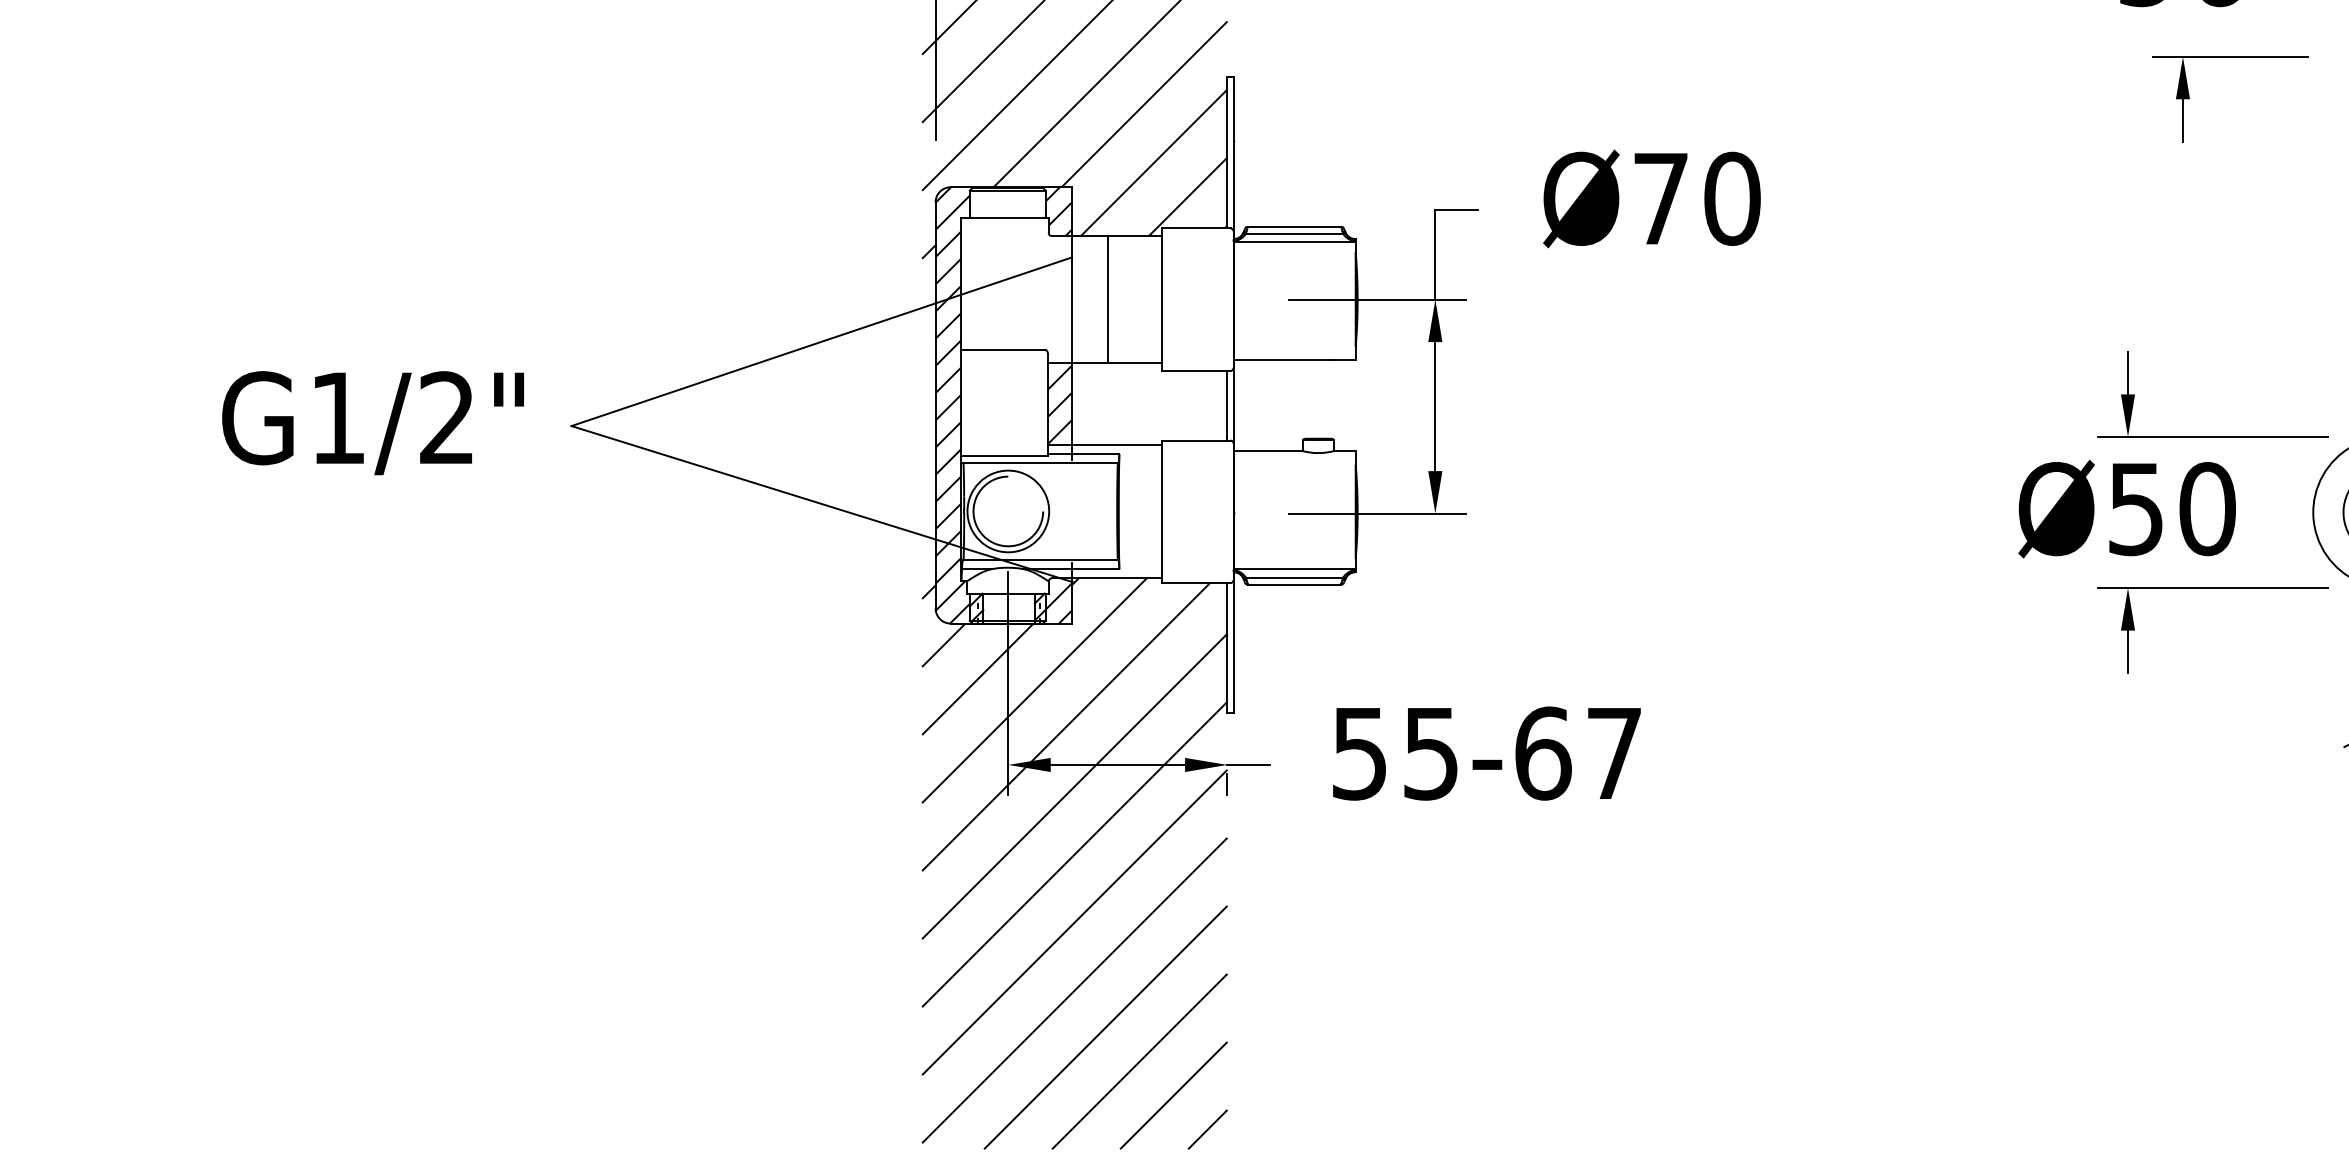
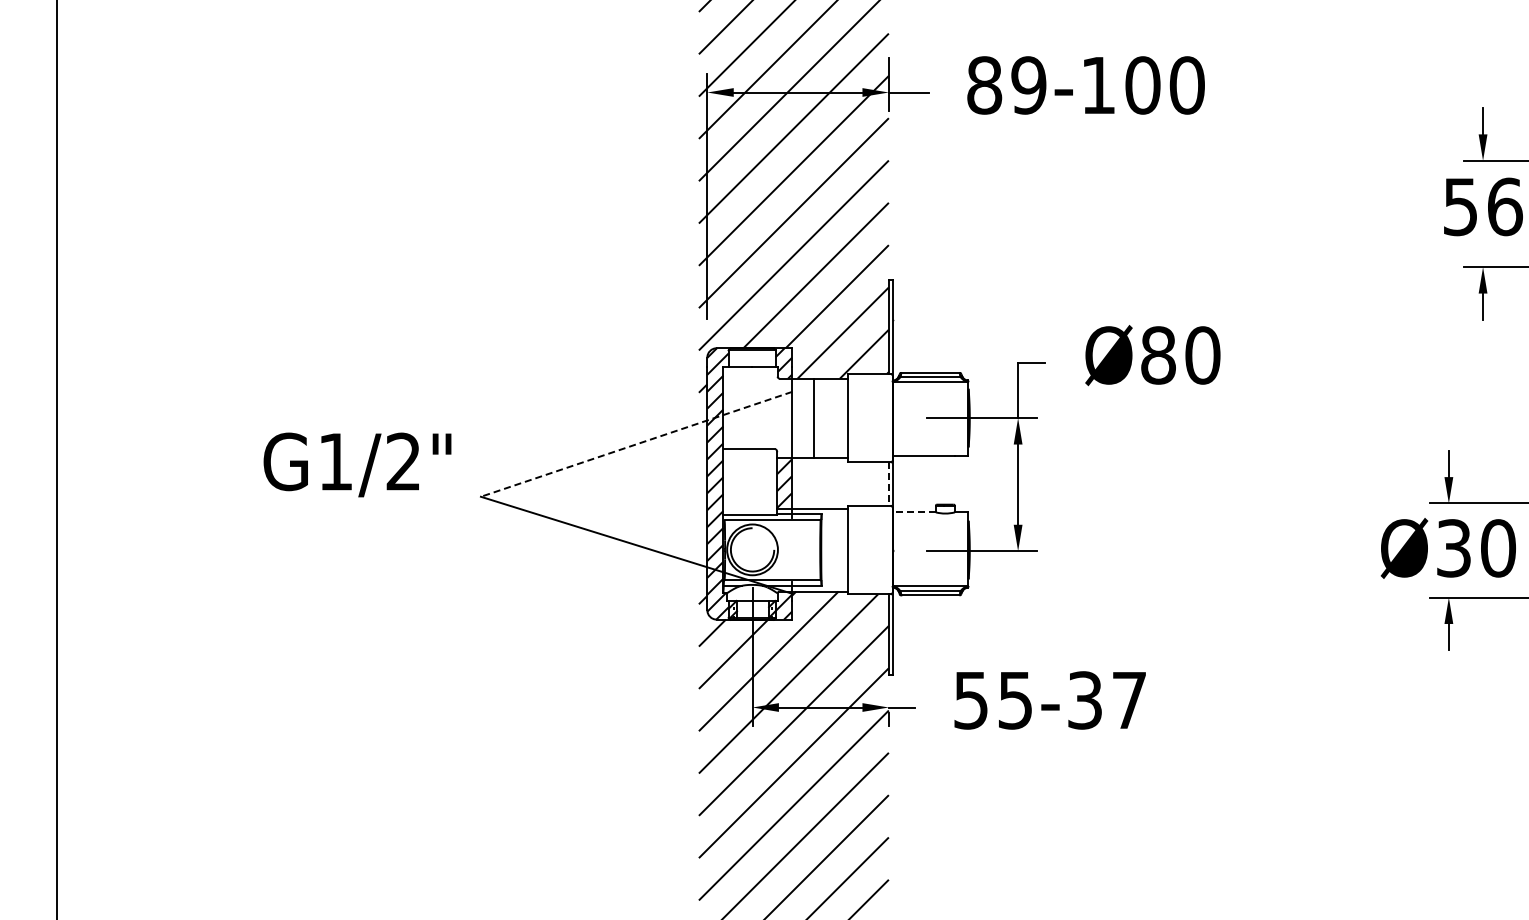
text: (1661, 198) -> (1158, 355), Ø70 -> Ø80
line: (821, 342) -> (636, 444), solid -> dashed
line: (1226, 406) -> (888, 484), solid -> dashed
text: (373, 422) -> (357, 464), moved
line: (1268, 451) -> (914, 512), solid -> dashed
text: (2135, 509) -> (1453, 548), Ø50 -> Ø30
text: (1543, 753) -> (1085, 700), 55-67 -> 55-37

